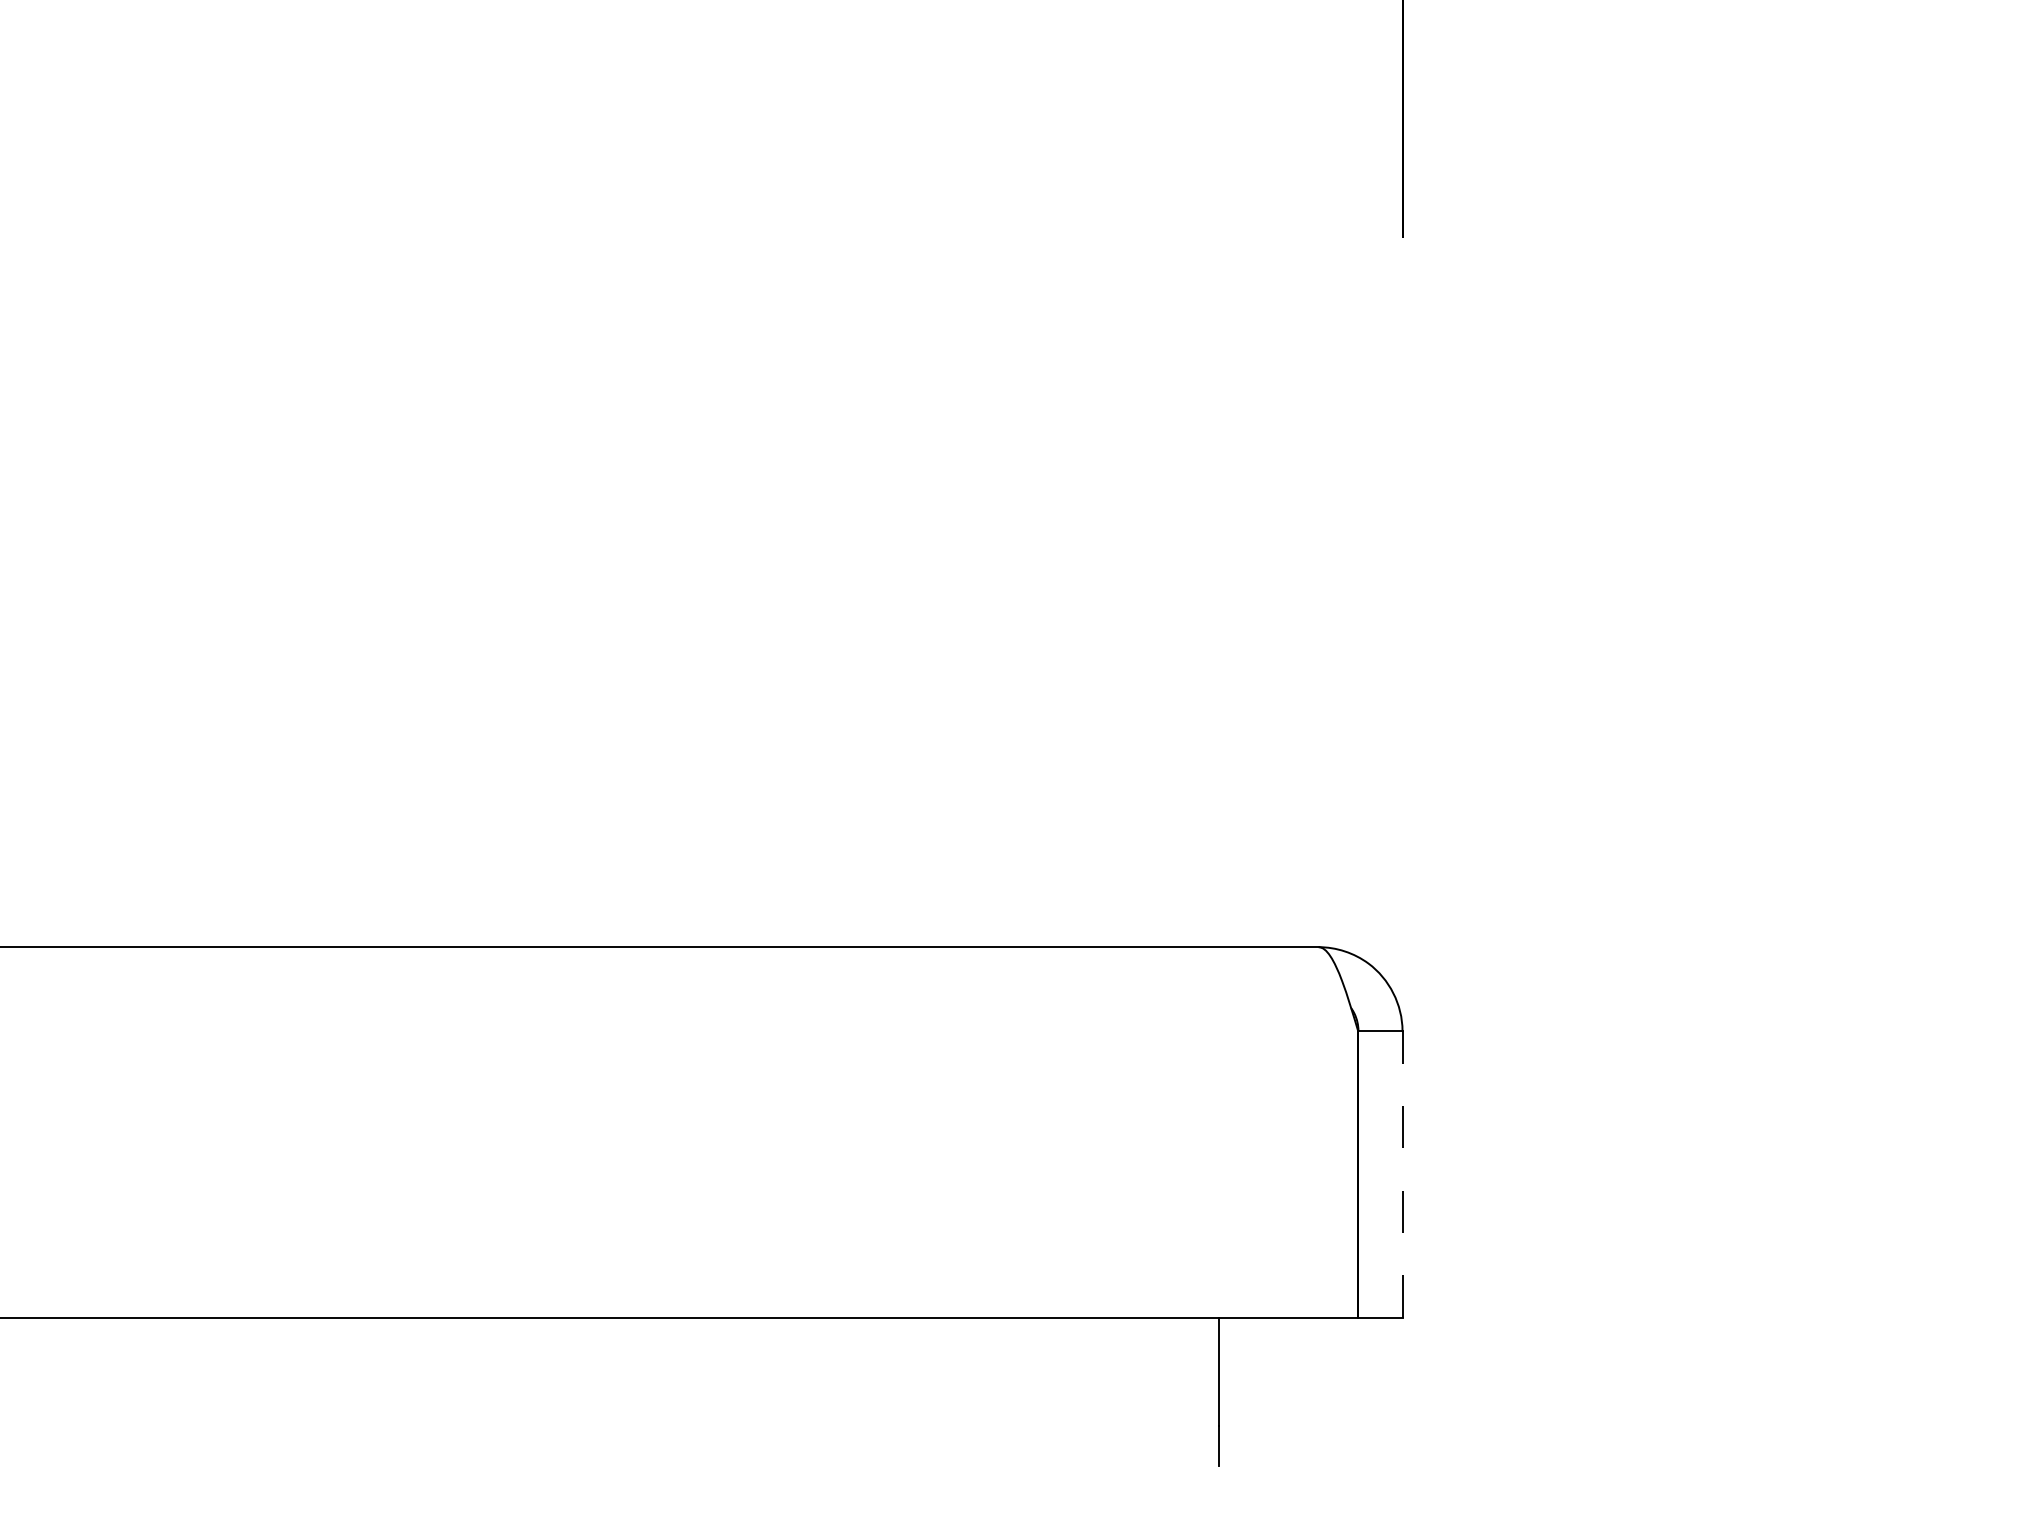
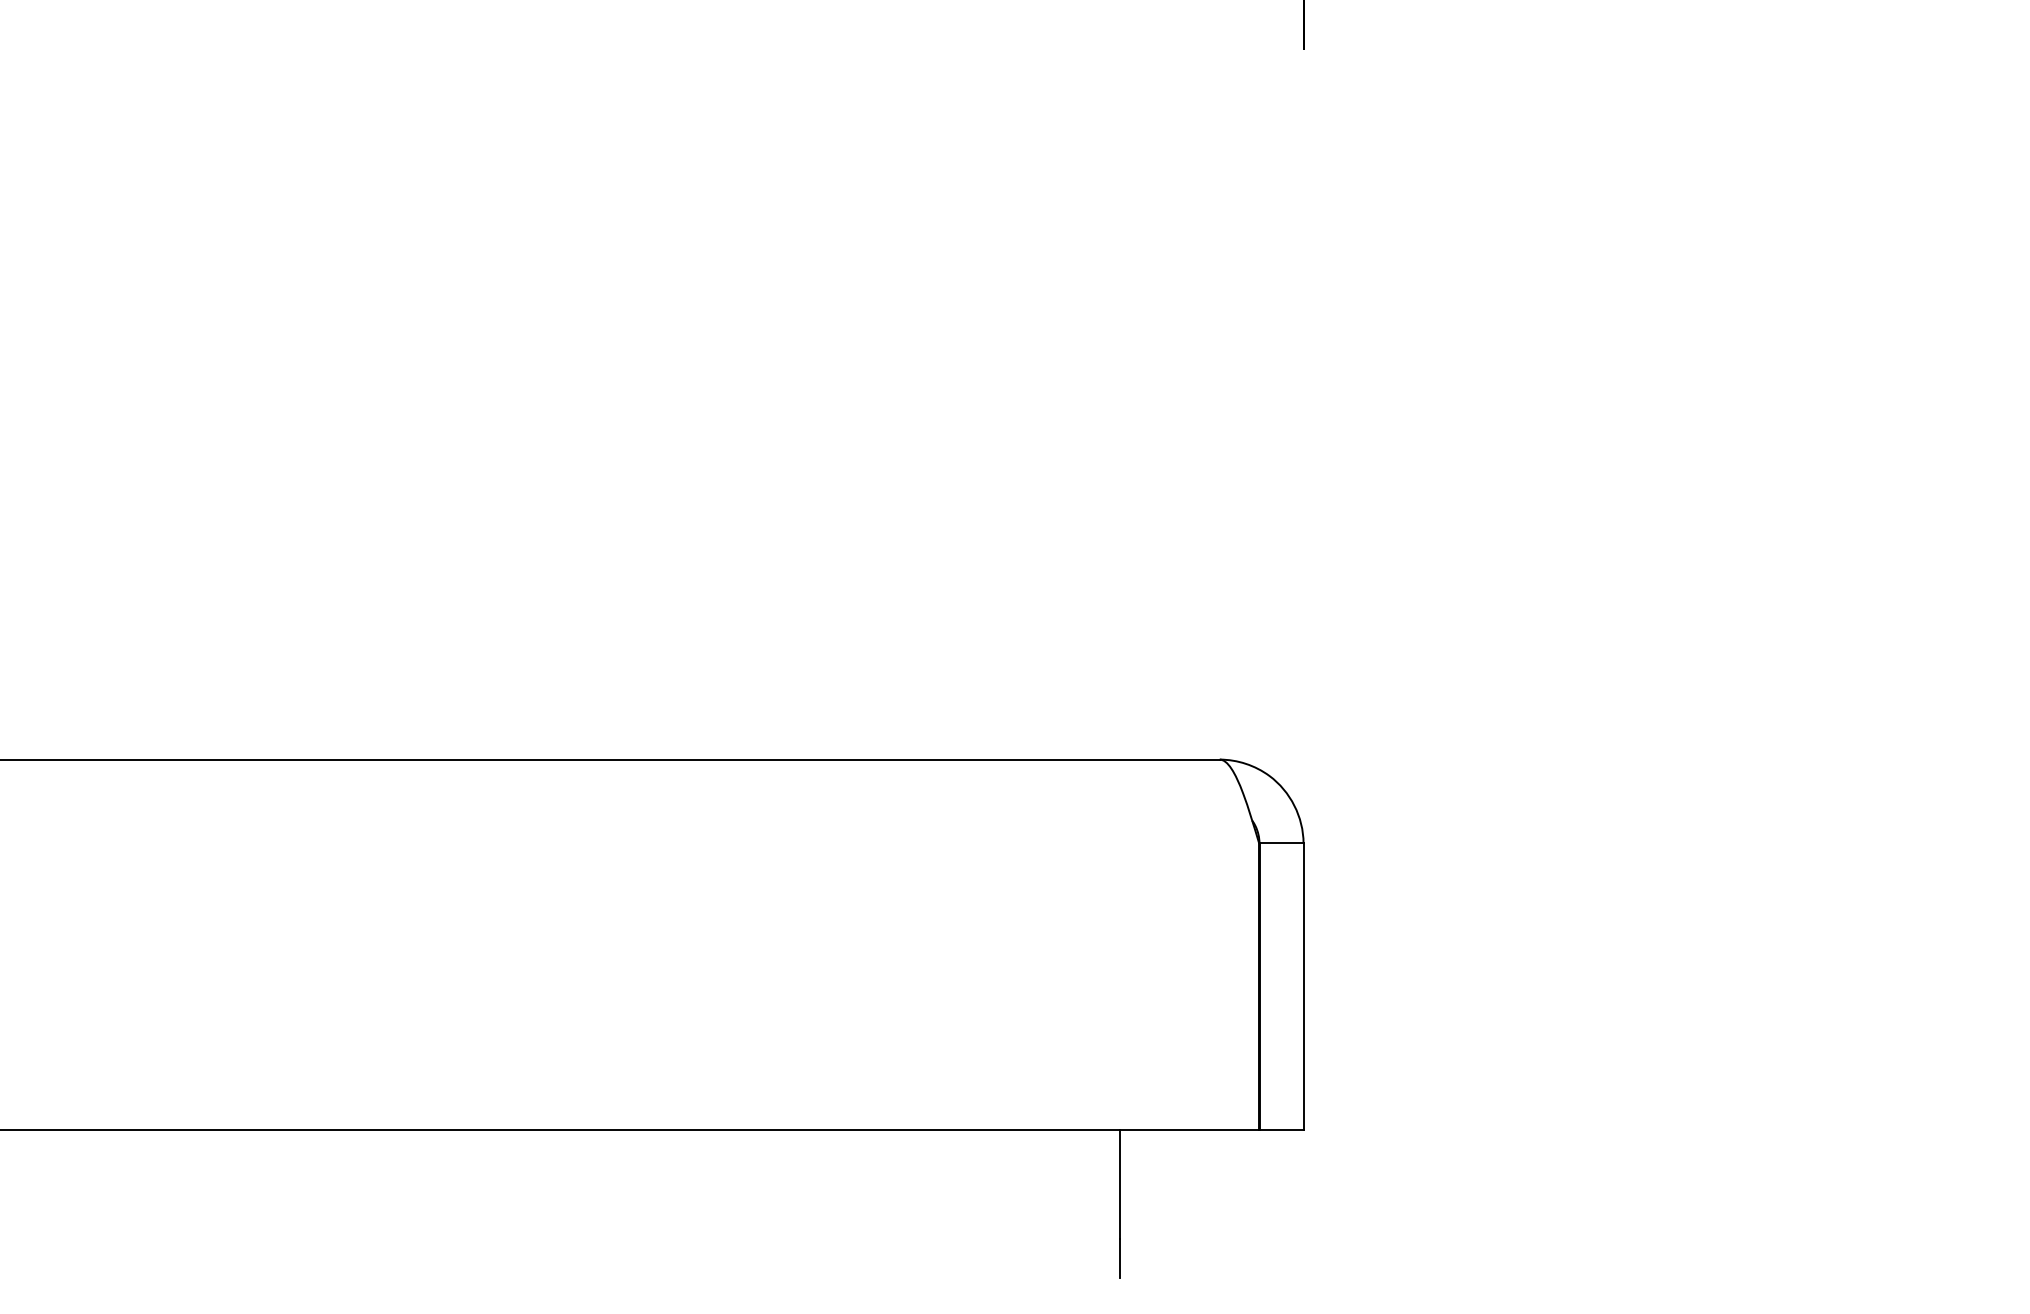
line: (1402, 1173) -> (1303, 985), dashed -> solid

